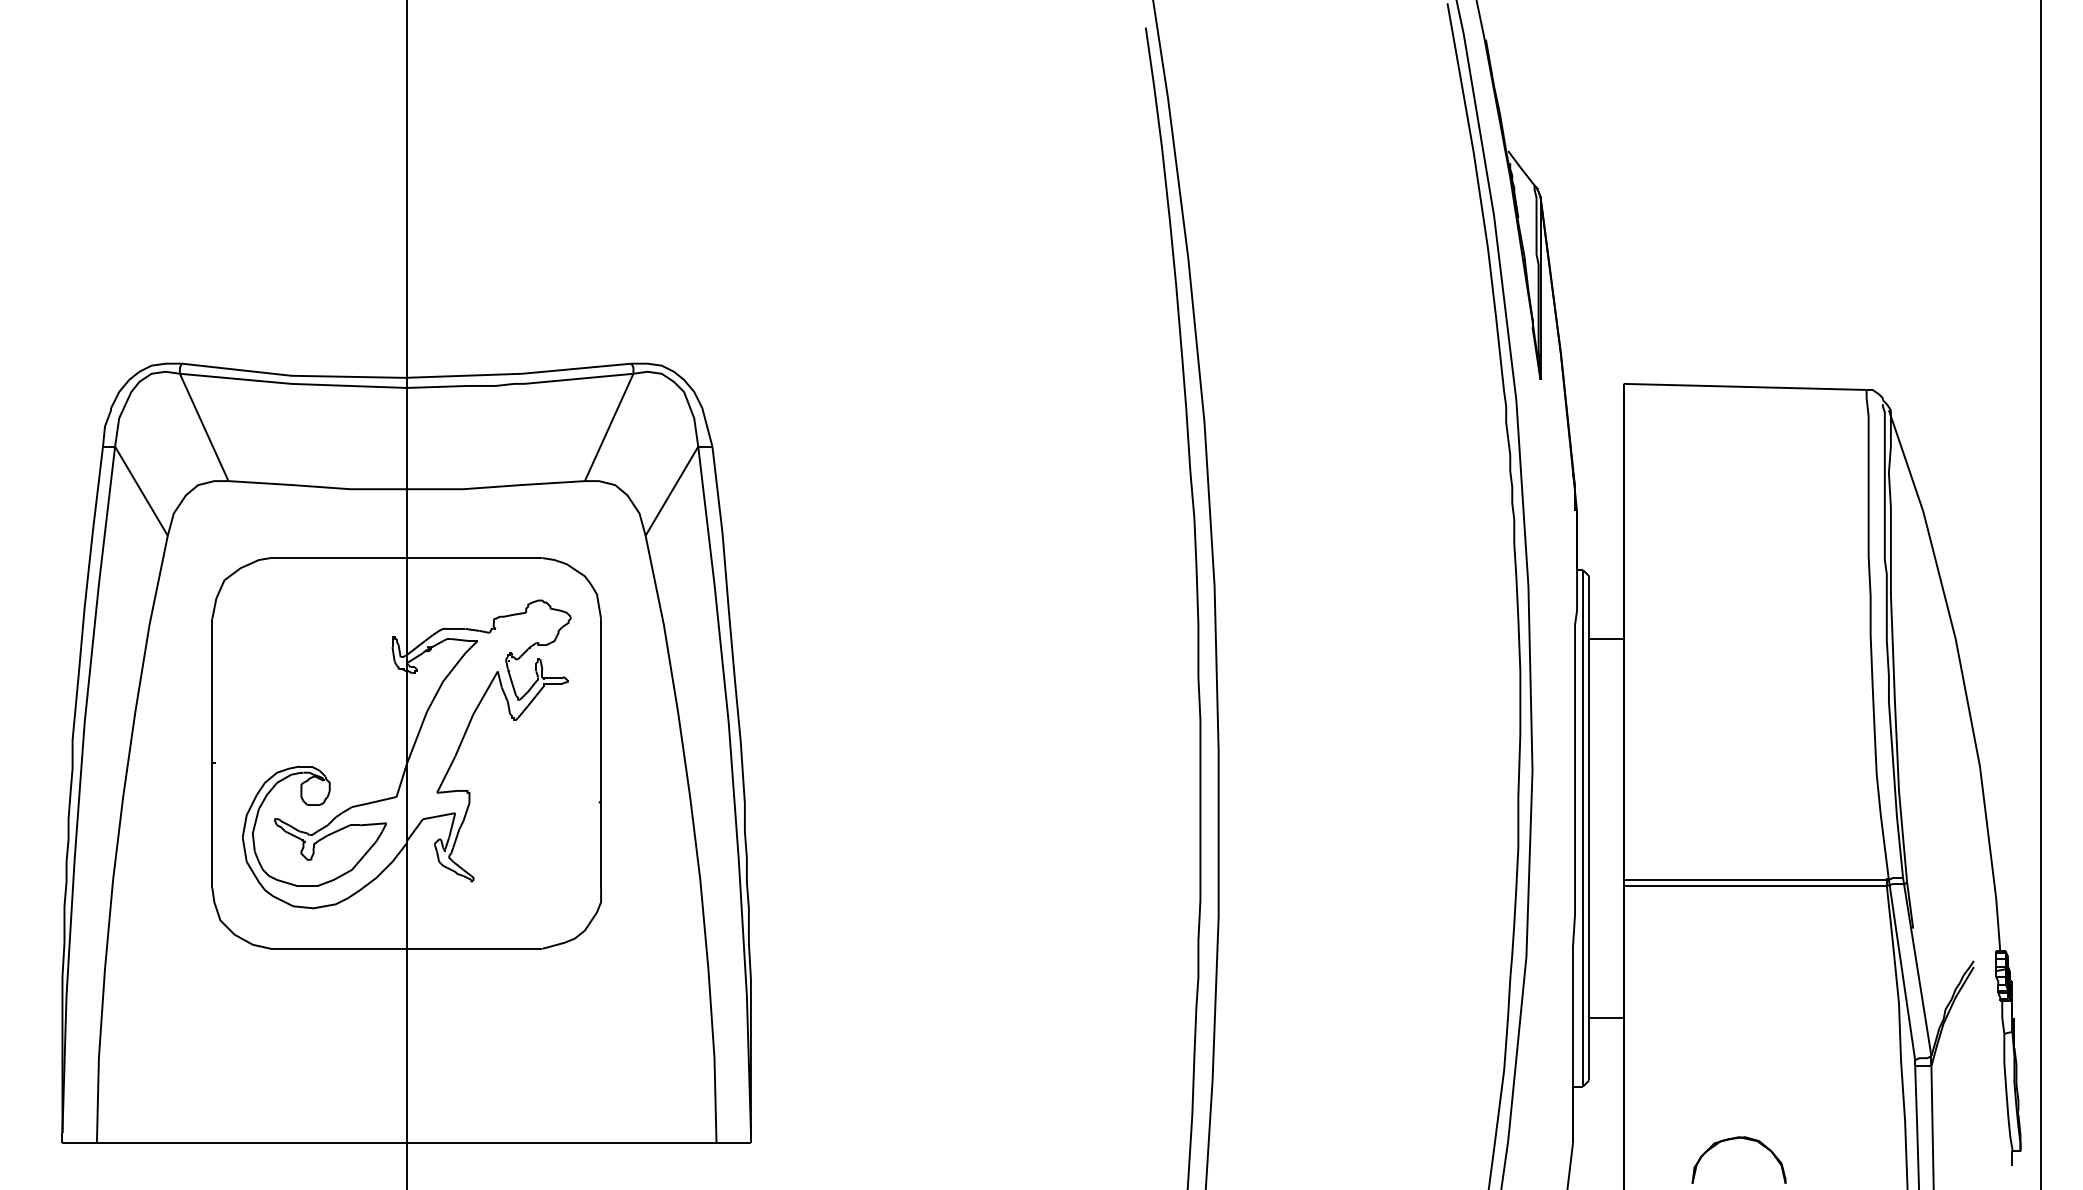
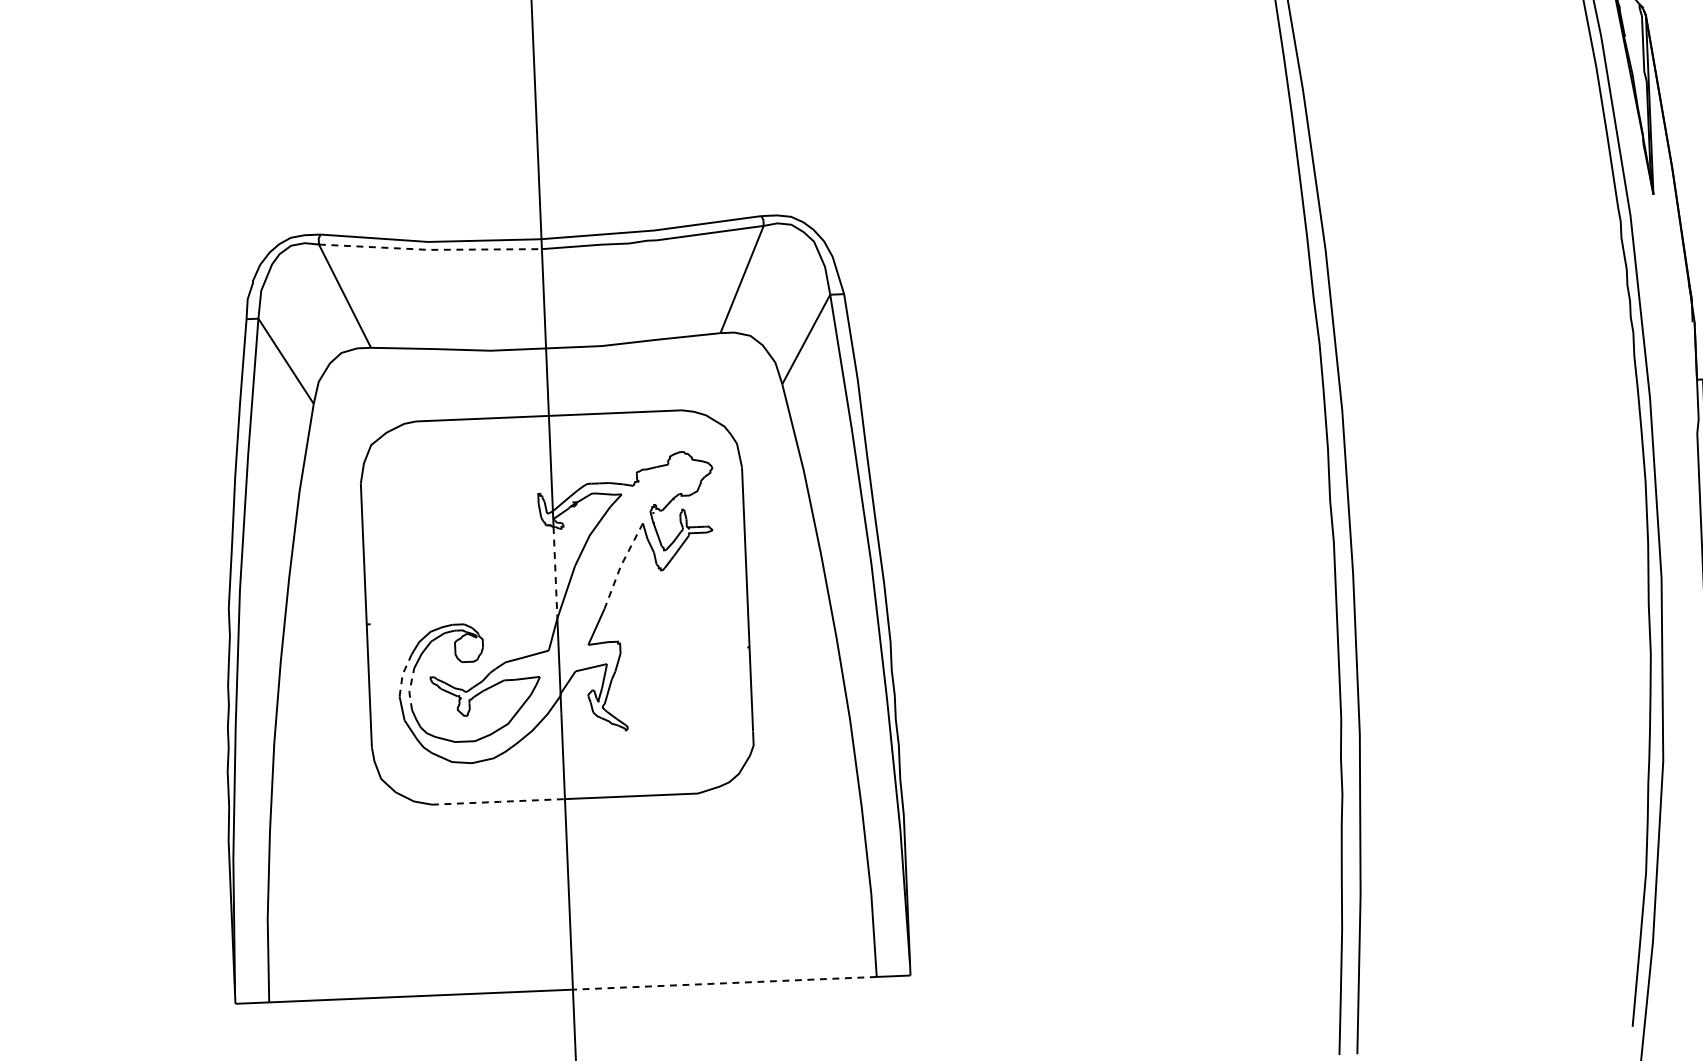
line: (293, 383) -> (430, 249), solid -> dashed
line: (473, 713) -> (620, 565), solid -> dashed
line: (406, 718) -> (555, 573), solid -> dashed
line: (246, 815) -> (402, 674), solid -> dashed
line: (253, 830) -> (409, 689), solid -> dashed
line: (339, 948) -> (499, 801), solid -> dashed
line: (561, 1143) -> (724, 983), solid -> dashed

